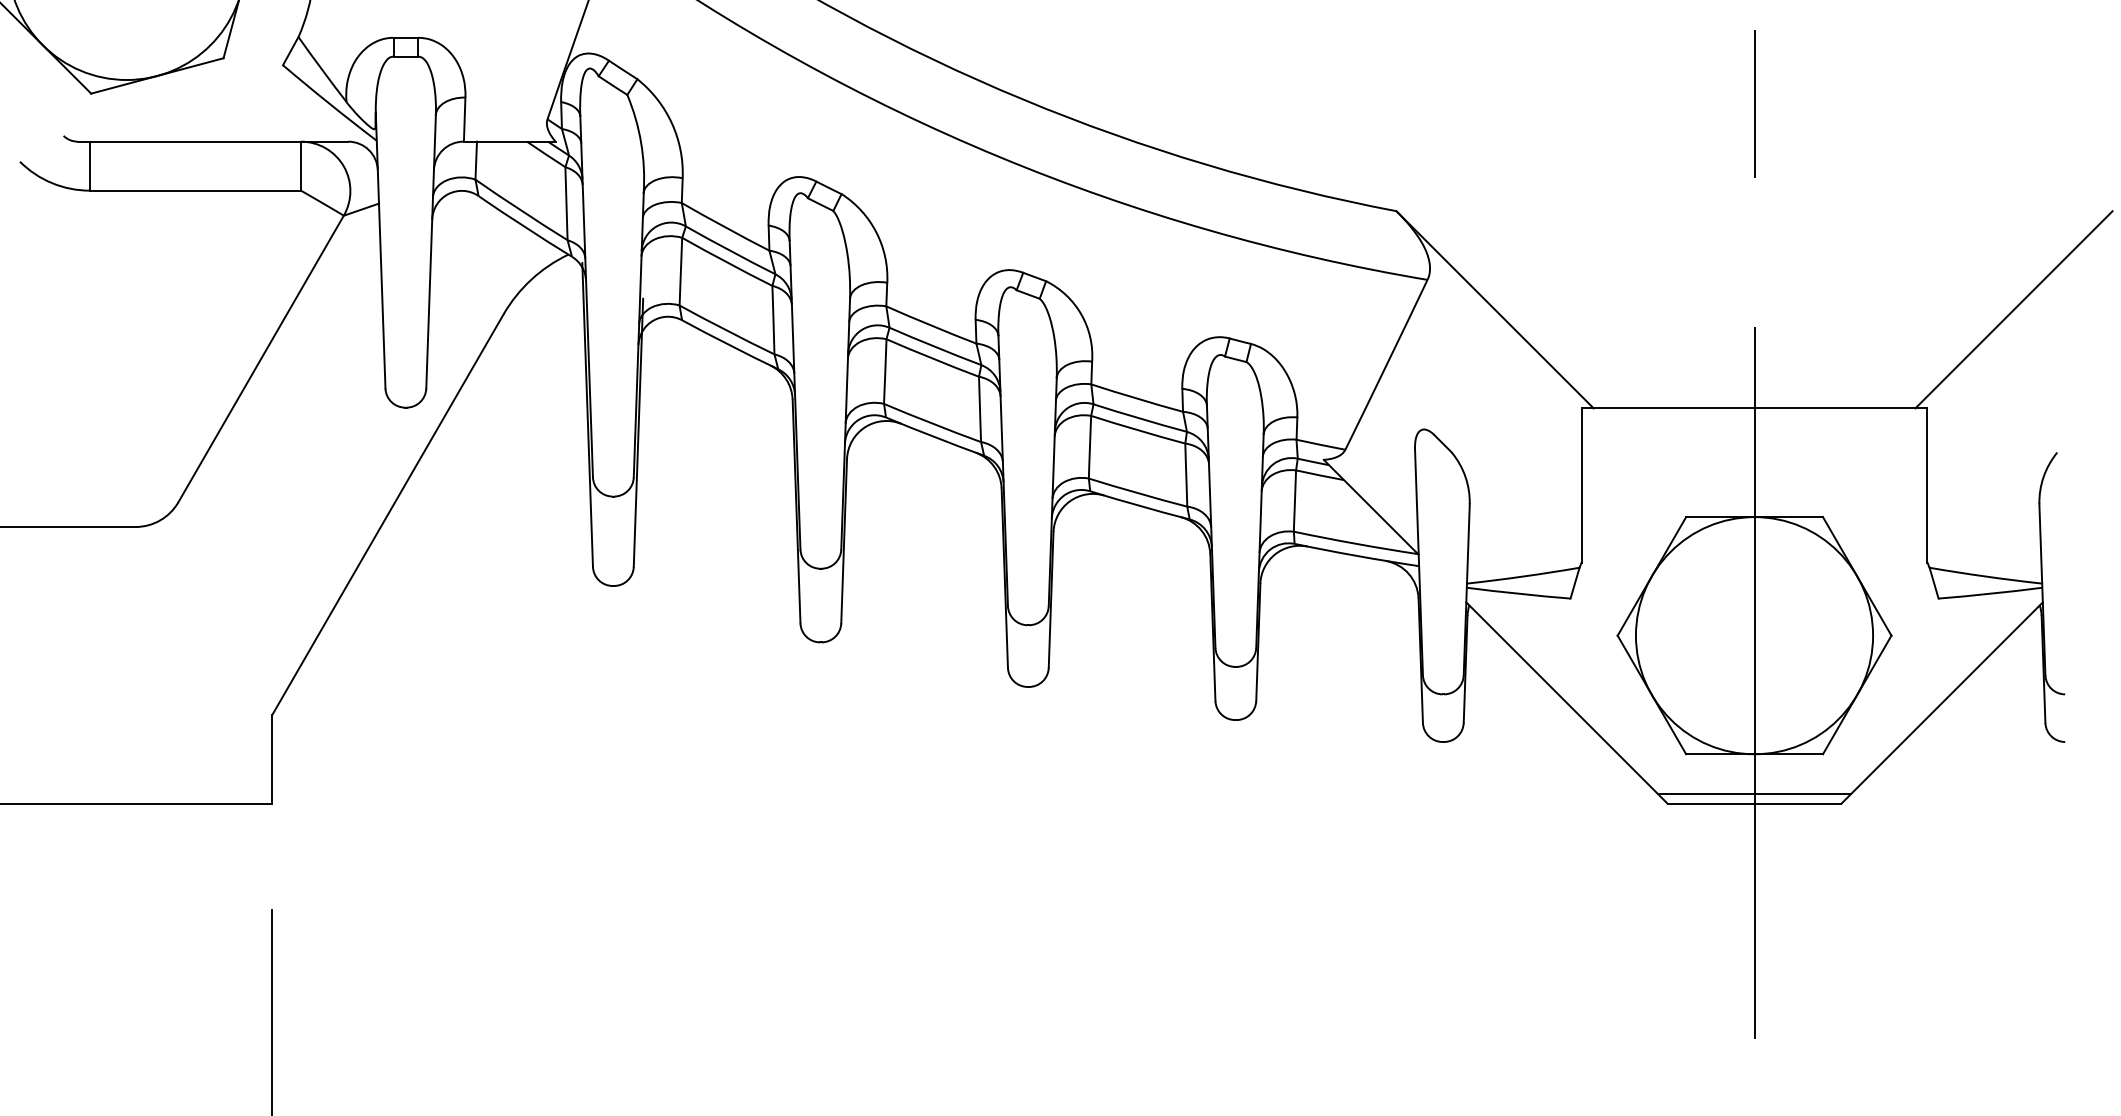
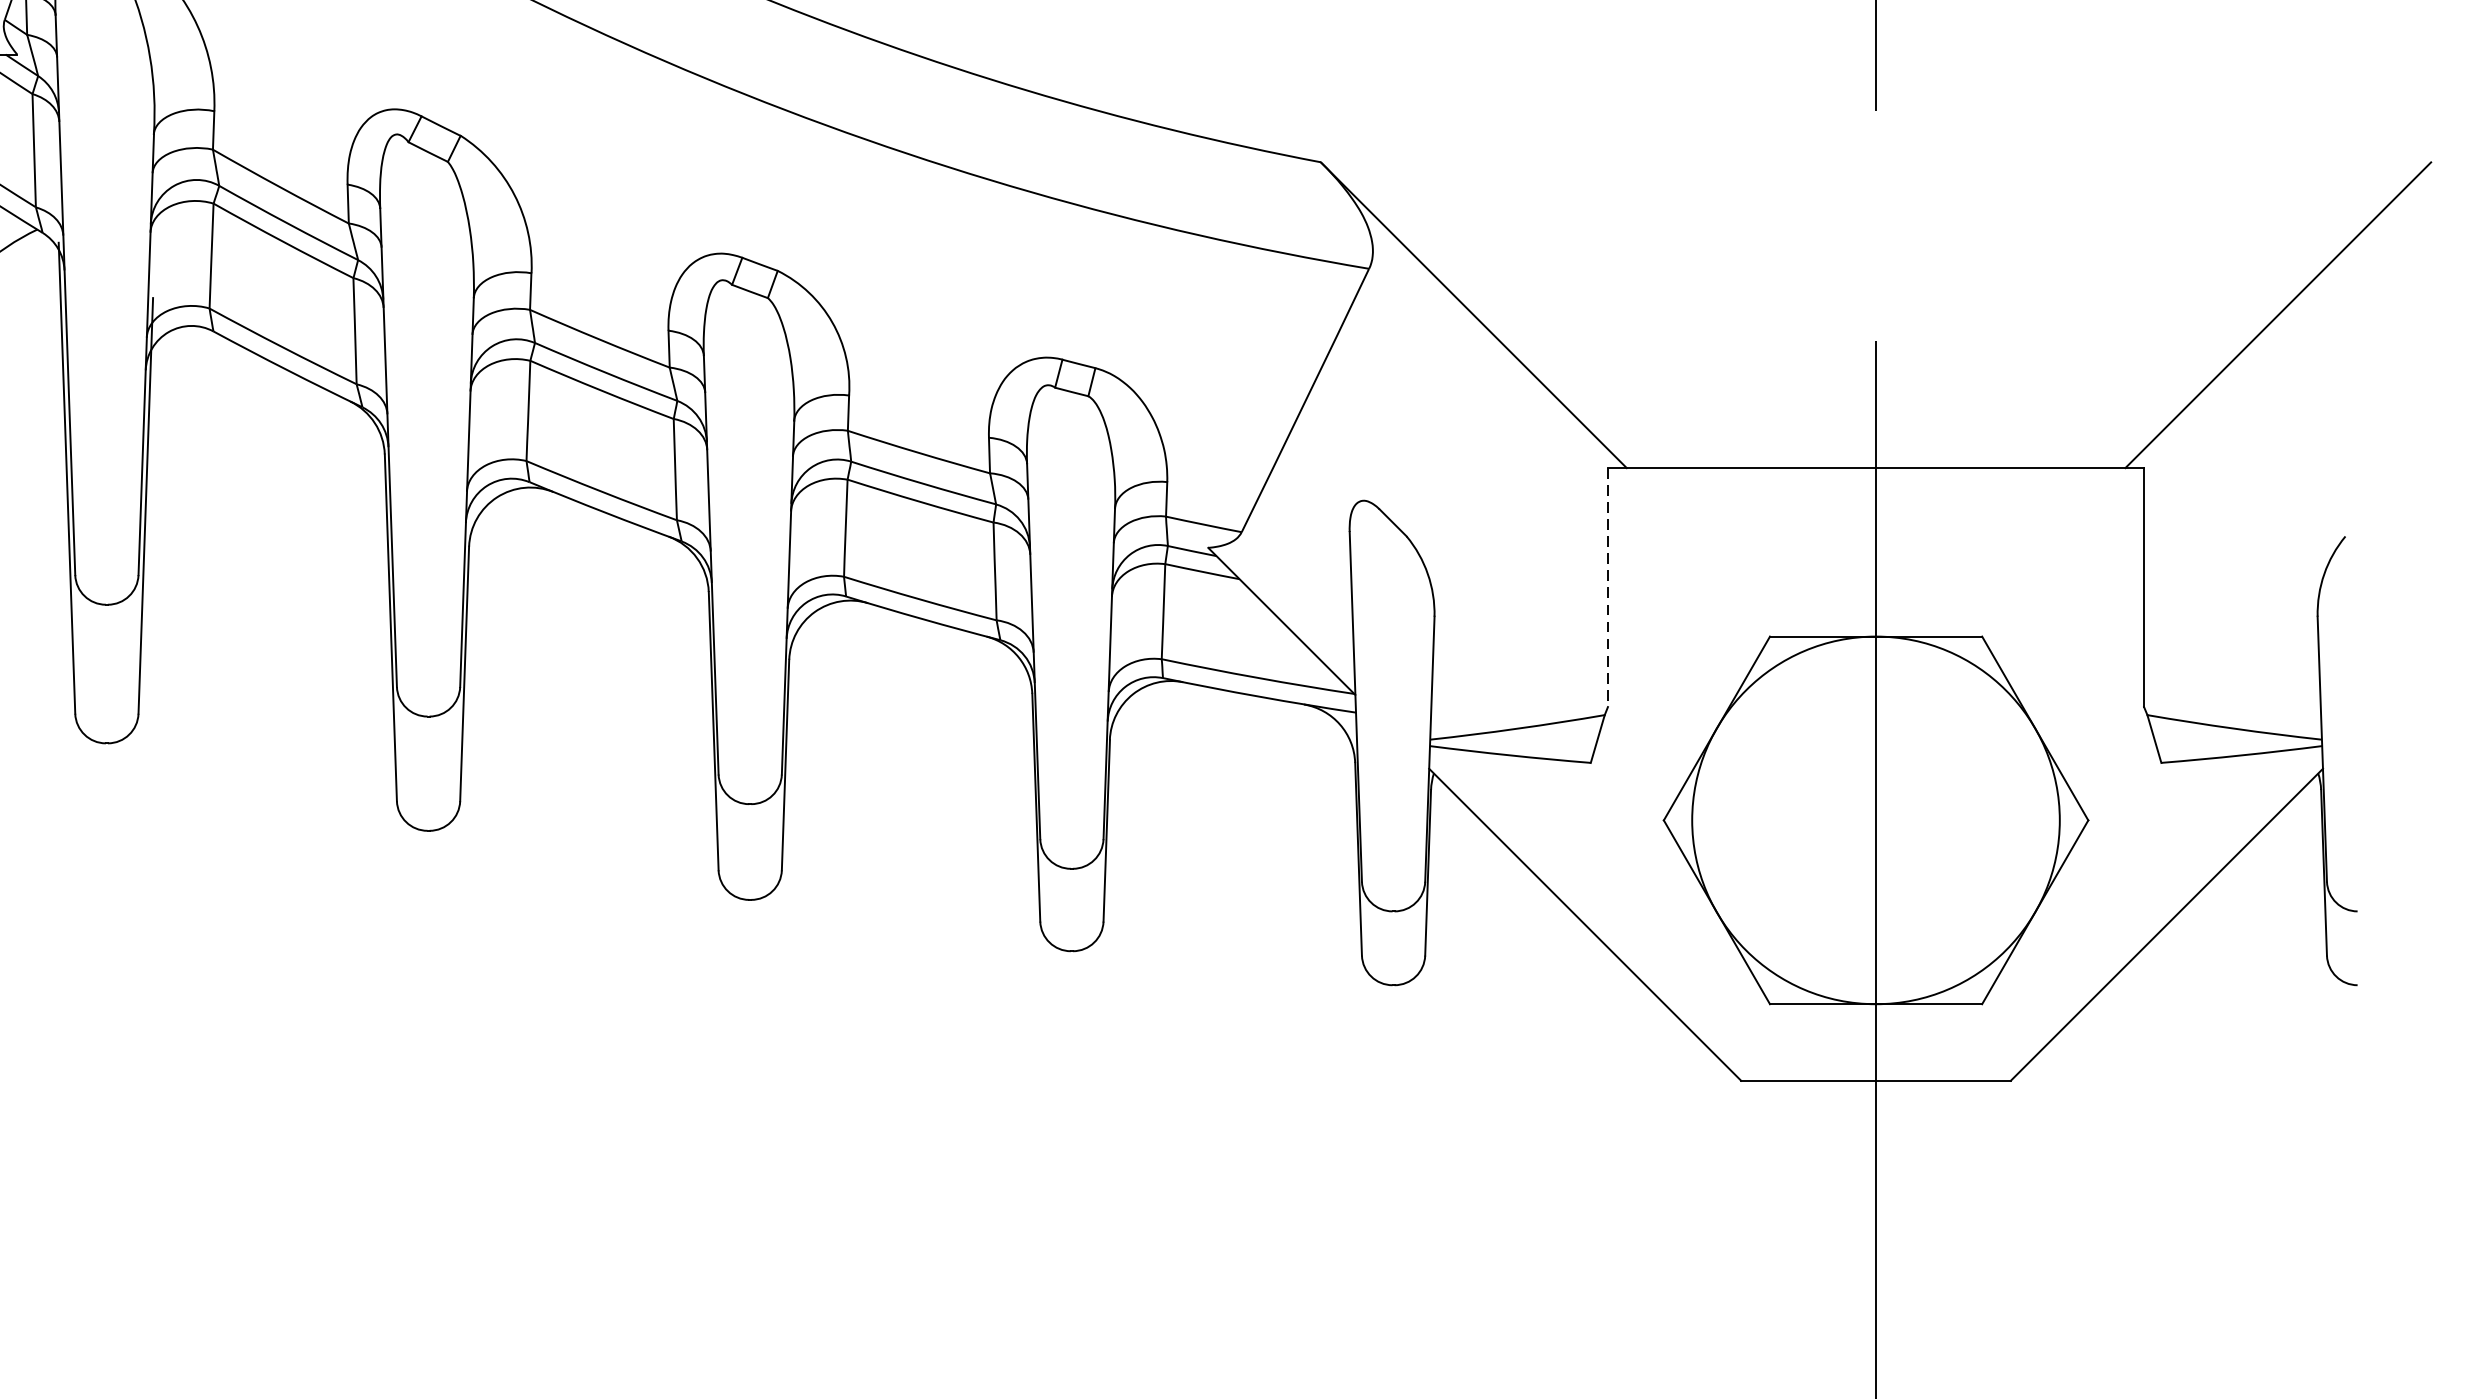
line: (1581, 486) -> (1607, 589), solid -> dashed
line: (1754, 793) -> (1875, 1065), removed

